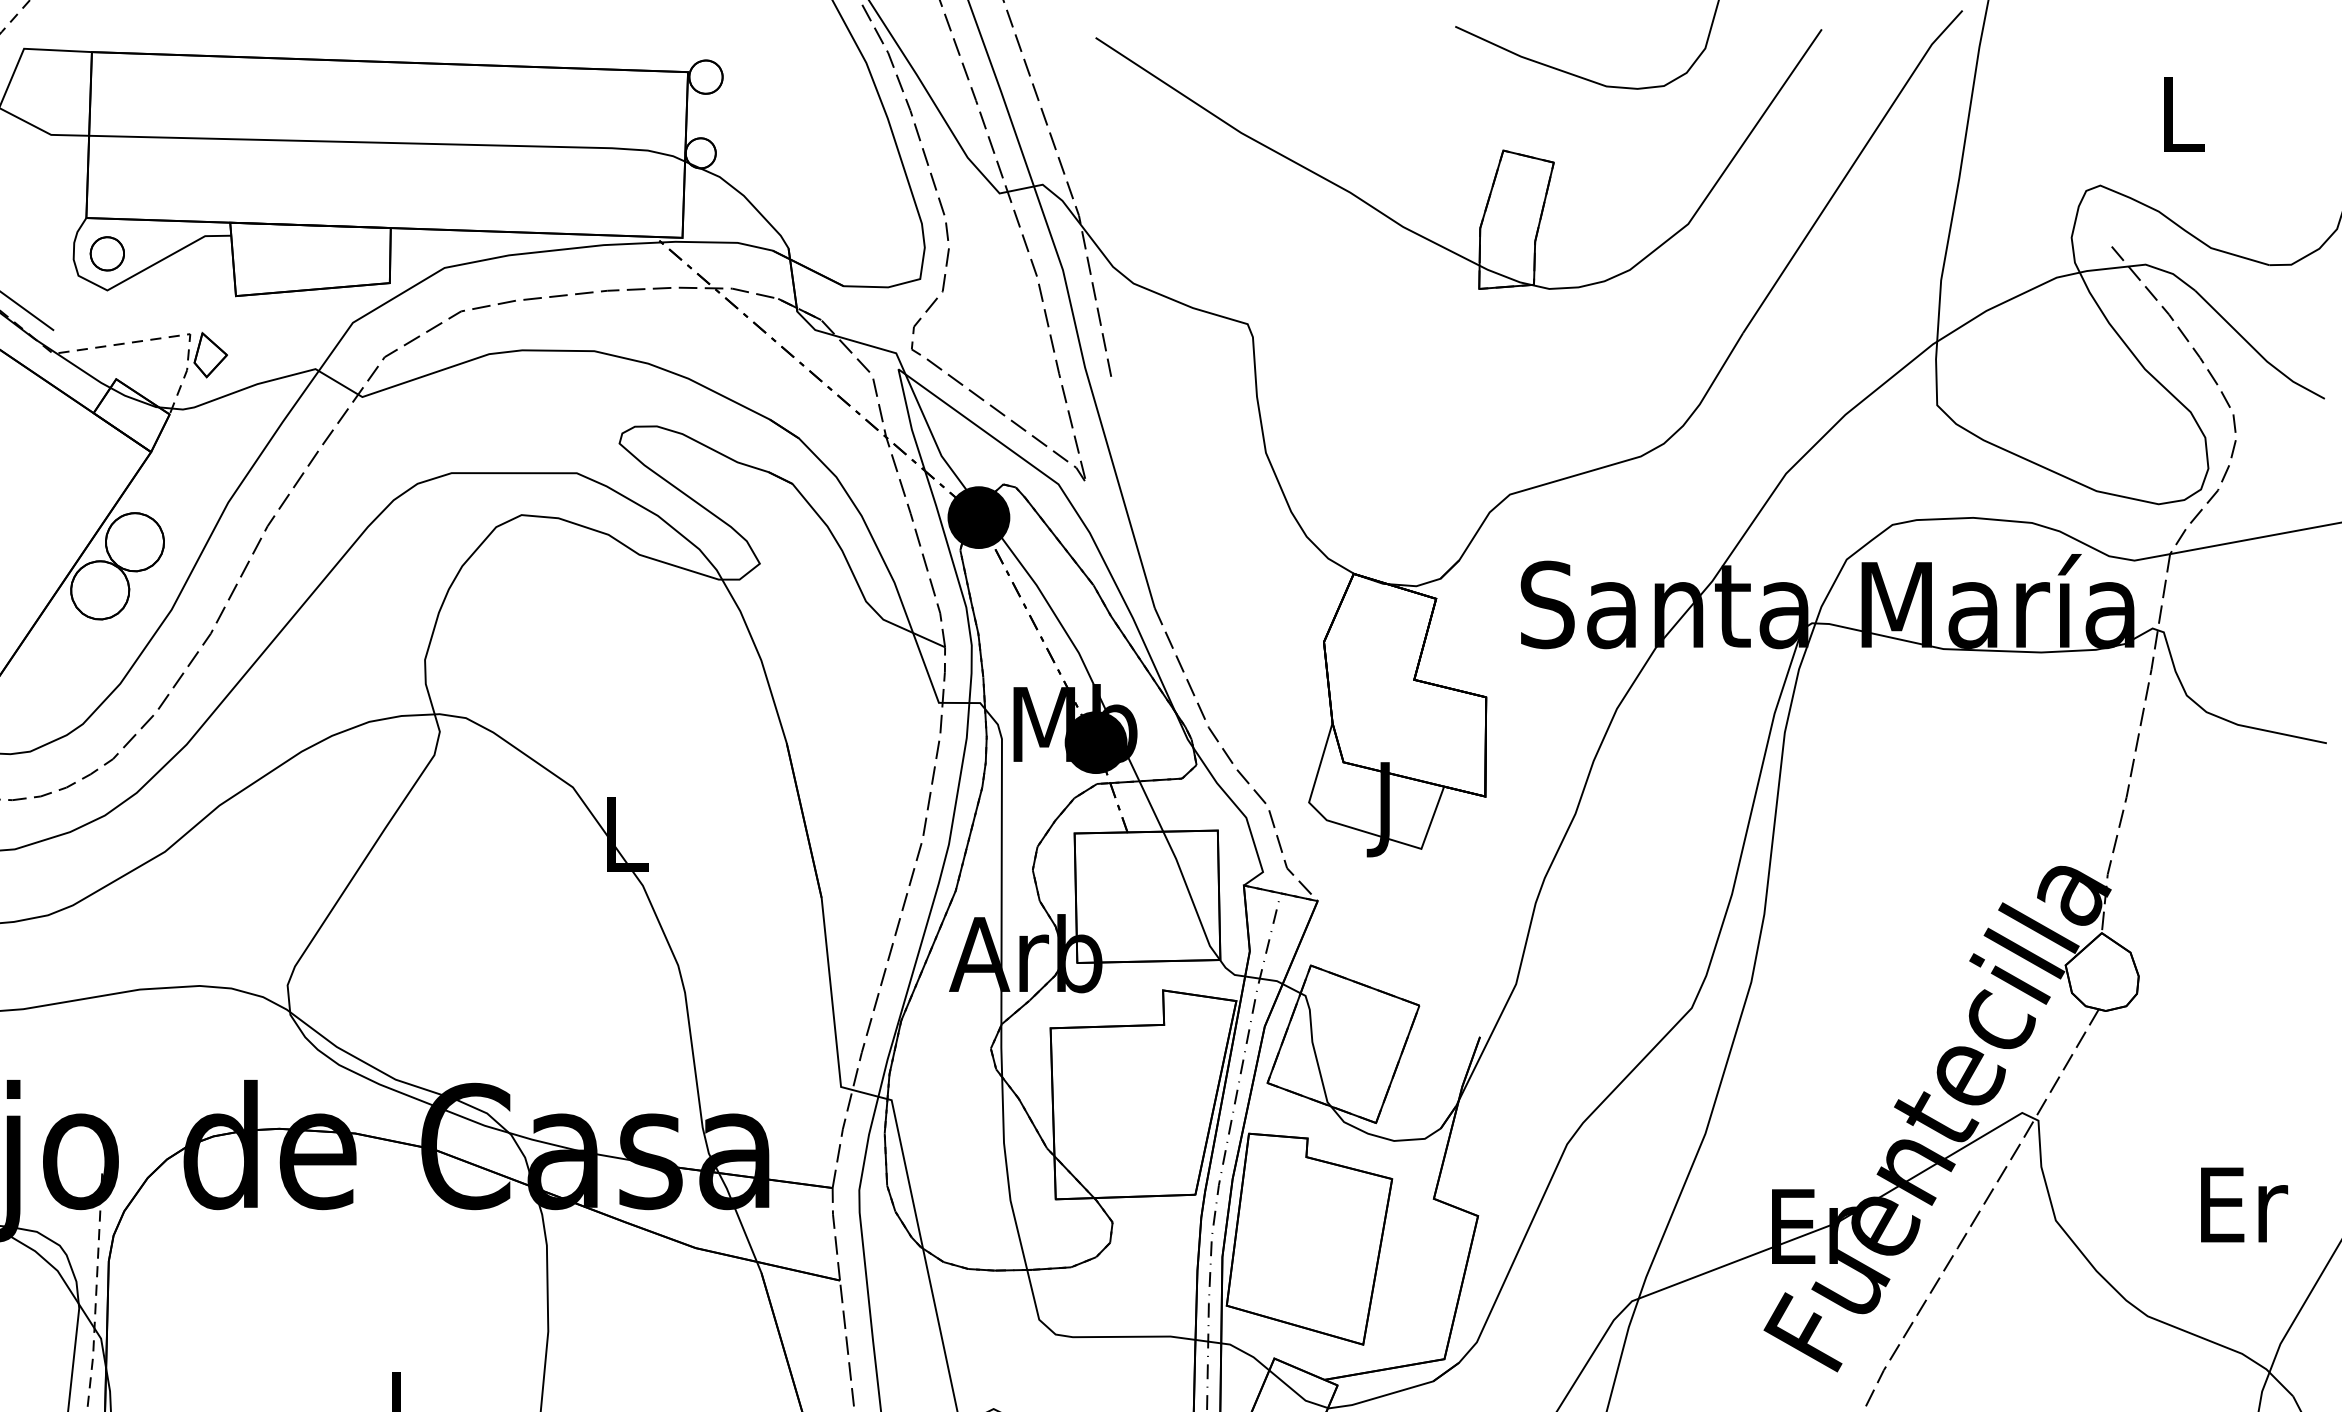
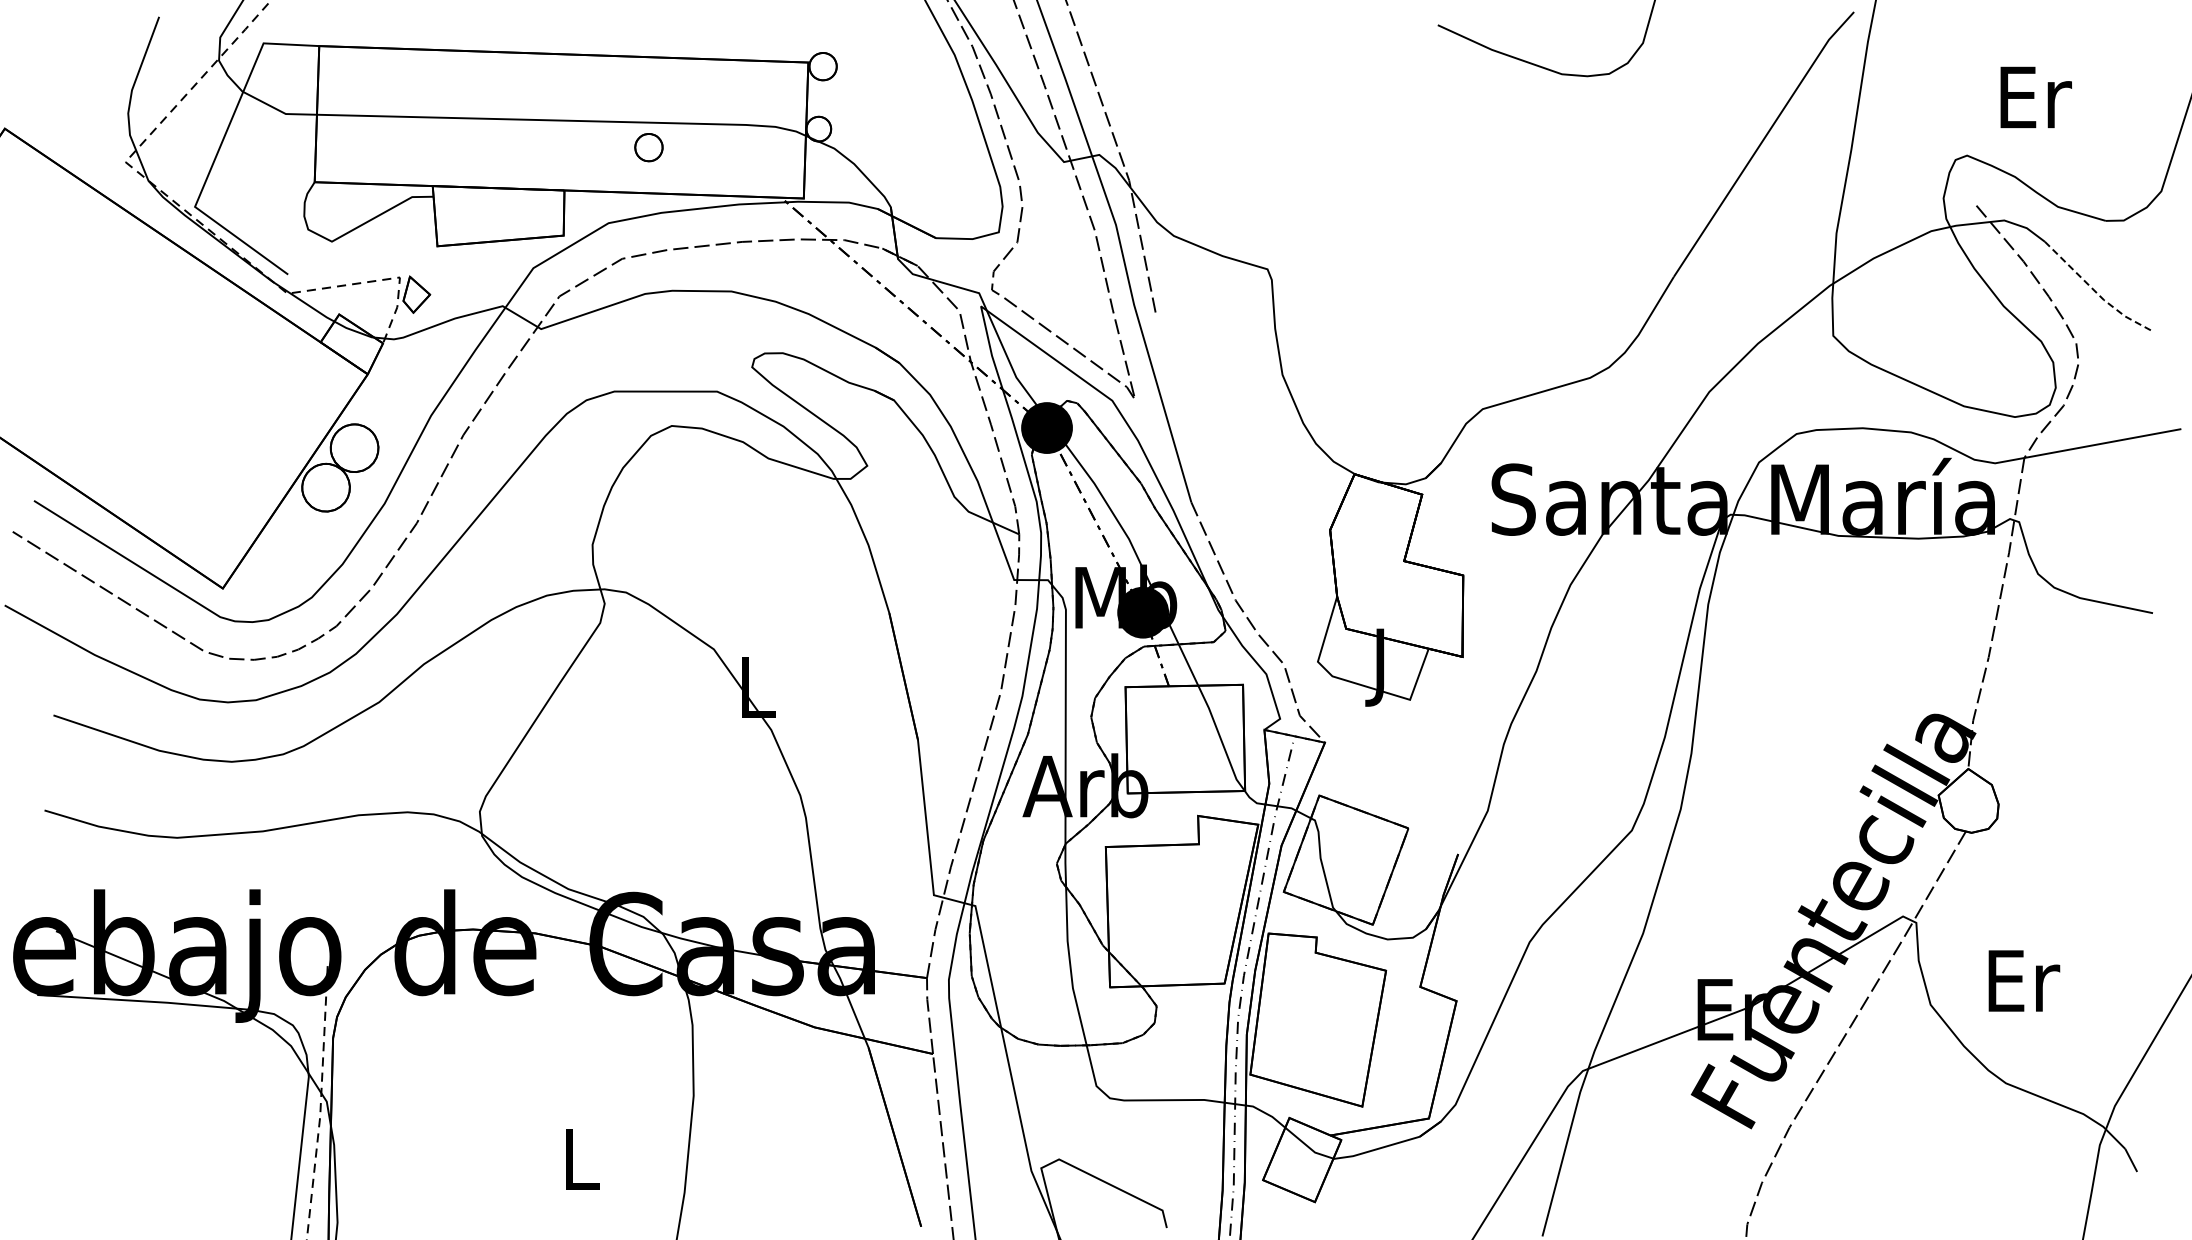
text: (2183, 114) -> (2035, 97), L -> Er
part: (1495, 173) -> (1470, 145), removed
part: (106, 253) -> (648, 147), moved
line: (2256, 351) -> (2095, 291), solid -> dashed
text: (2244, 1204) -> (2024, 980), moved

